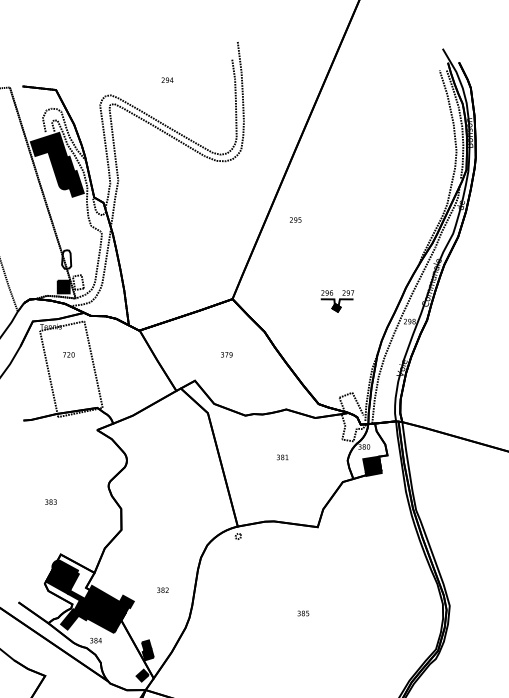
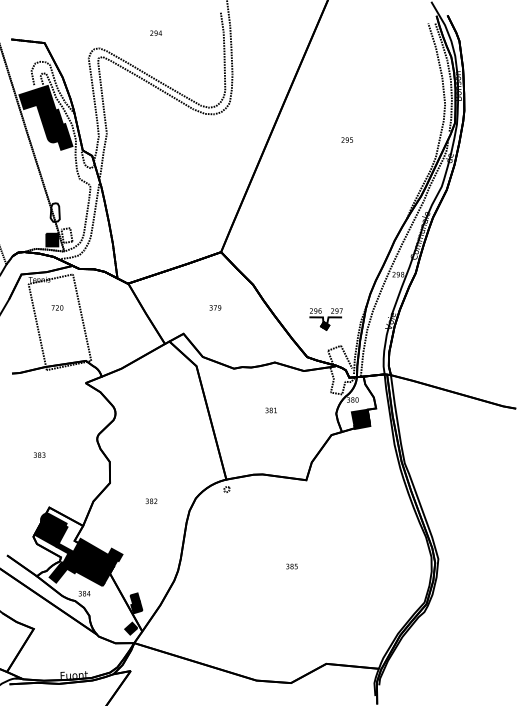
text: (294, 219) -> (346, 139), moved
part: (336, 301) -> (325, 319), moved
text: (162, 589) -> (151, 500), moved

